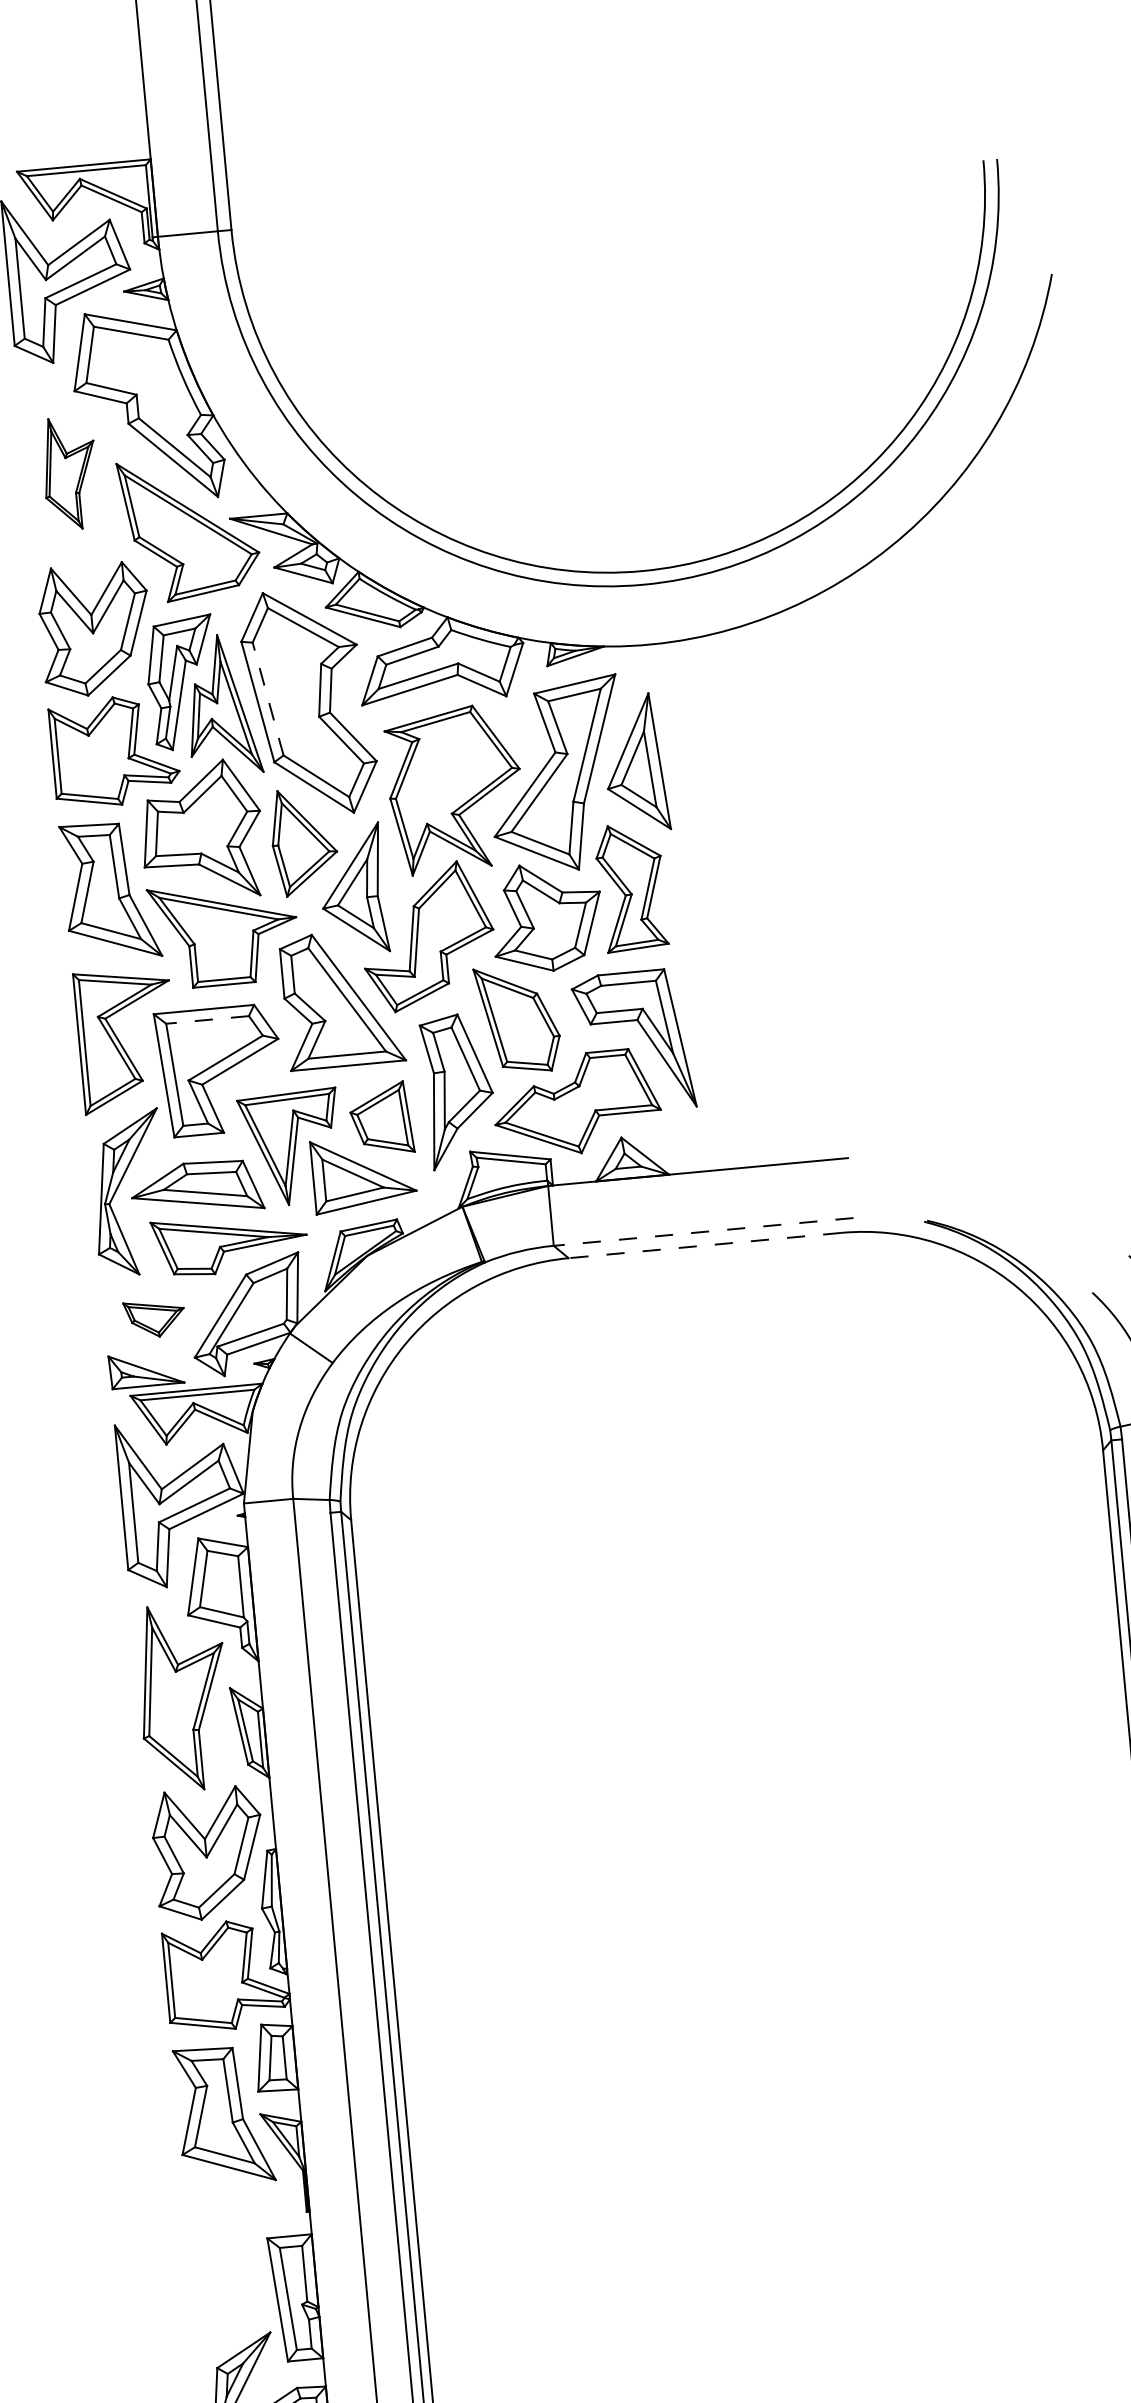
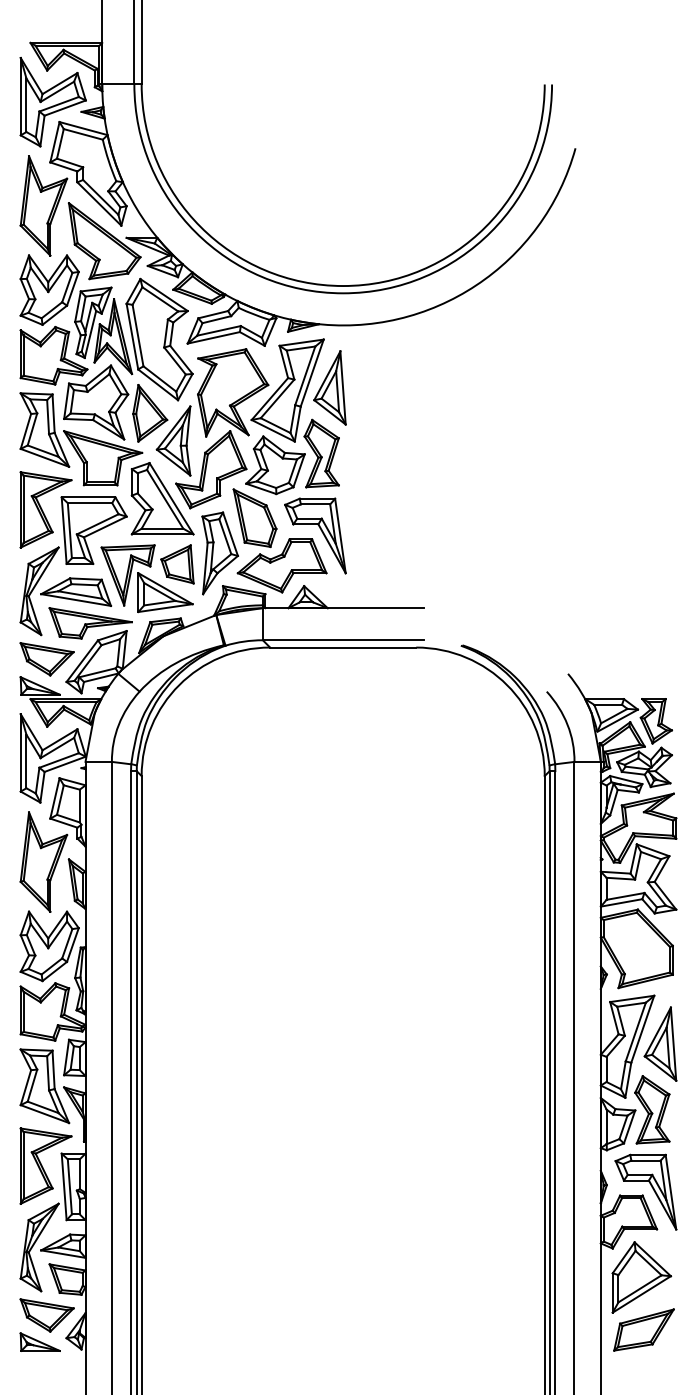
part: (69, 472) -> (43, 205), size x1.67
line: (267, 698) -> (137, 335), dashed -> solid
line: (206, 1020) -> (89, 503), dashed -> solid
line: (702, 1232) -> (342, 640), dashed -> solid
line: (703, 1245) -> (342, 647), dashed -> solid
part: (153, 1319) -> (46, 659), size x1.67
part: (239, 2263) -> (45, 1165), added

